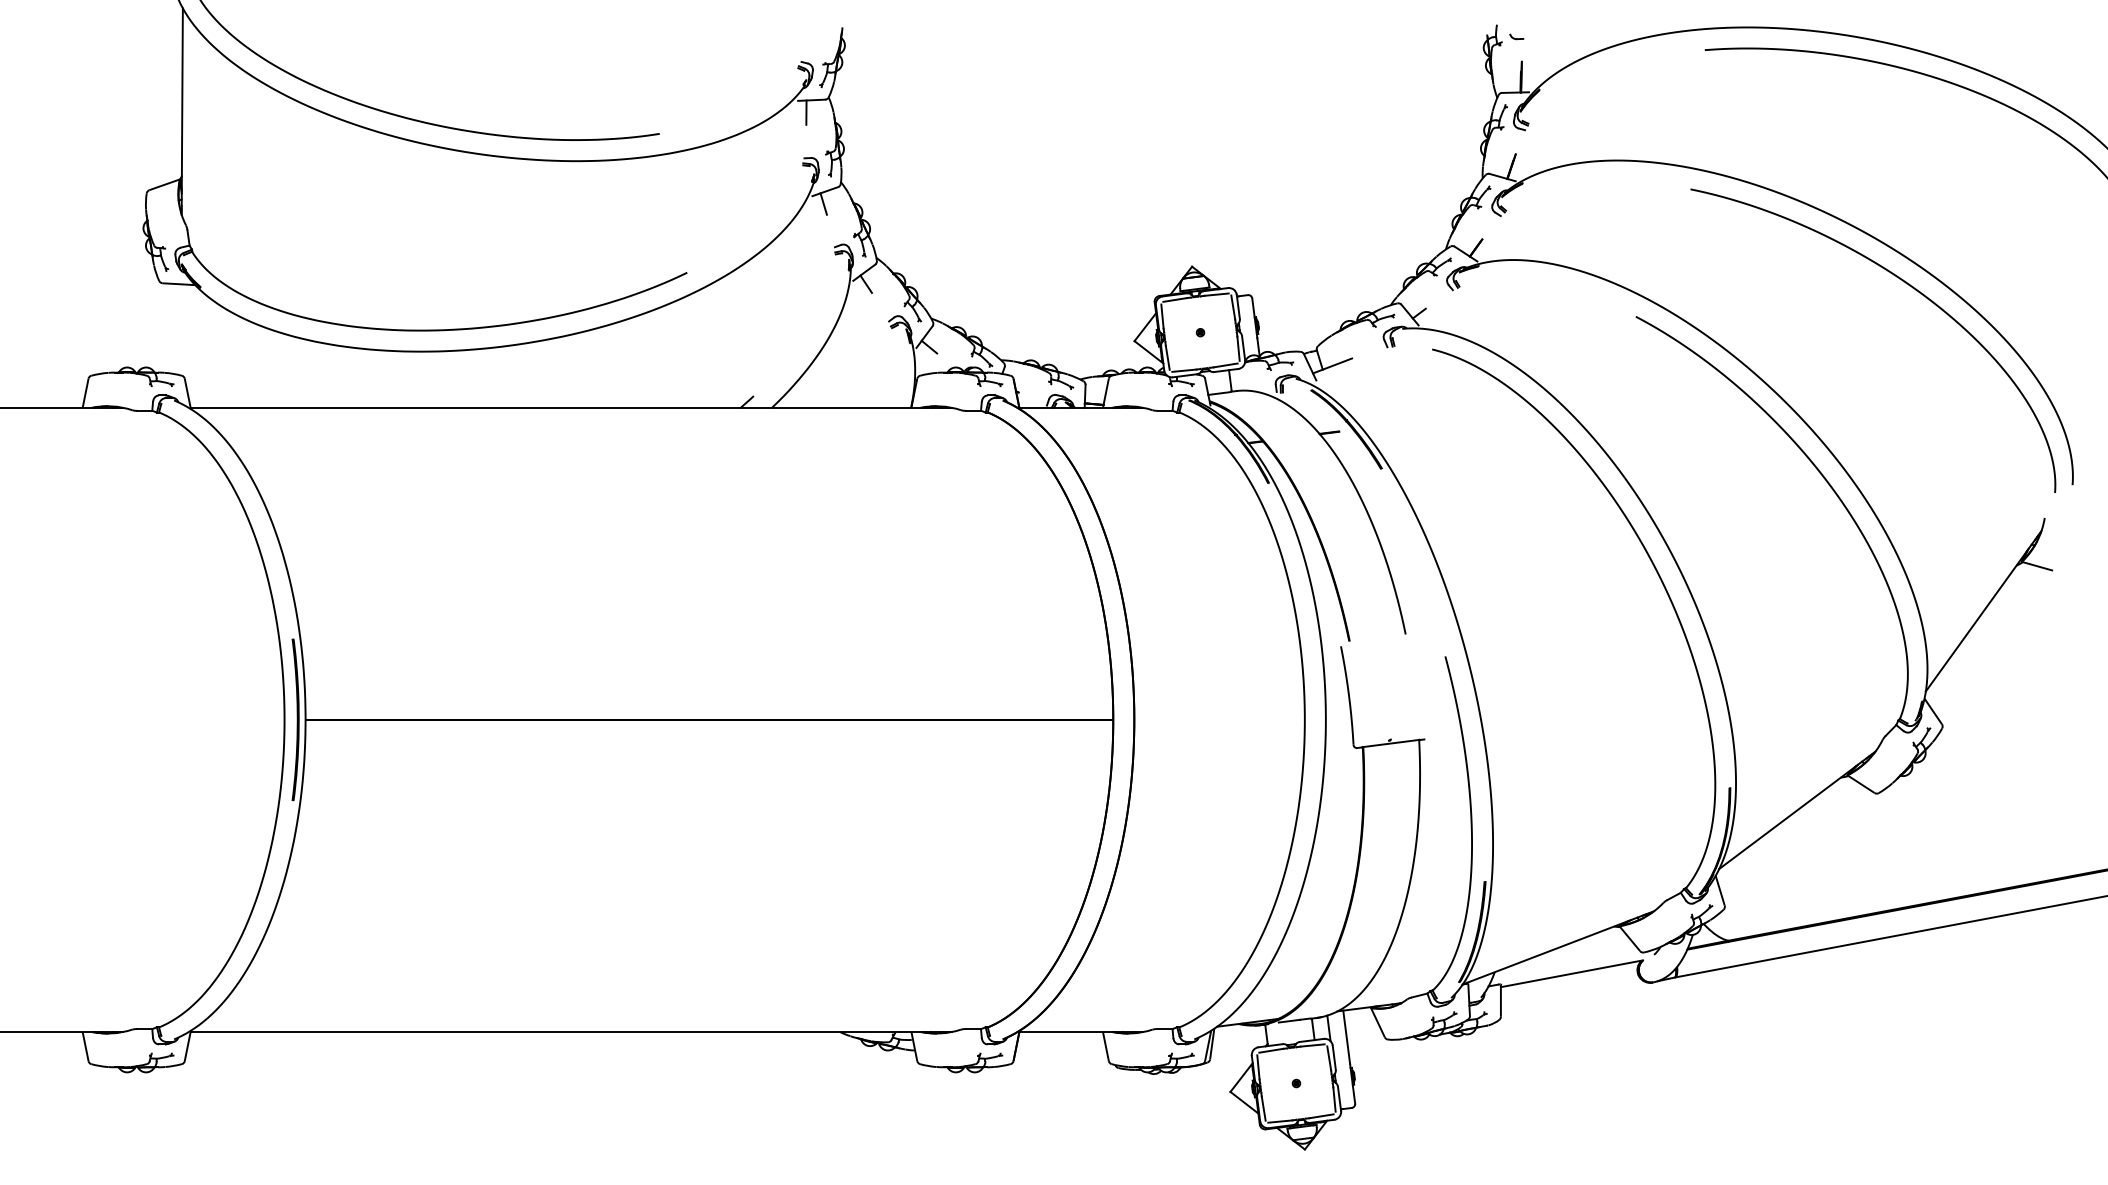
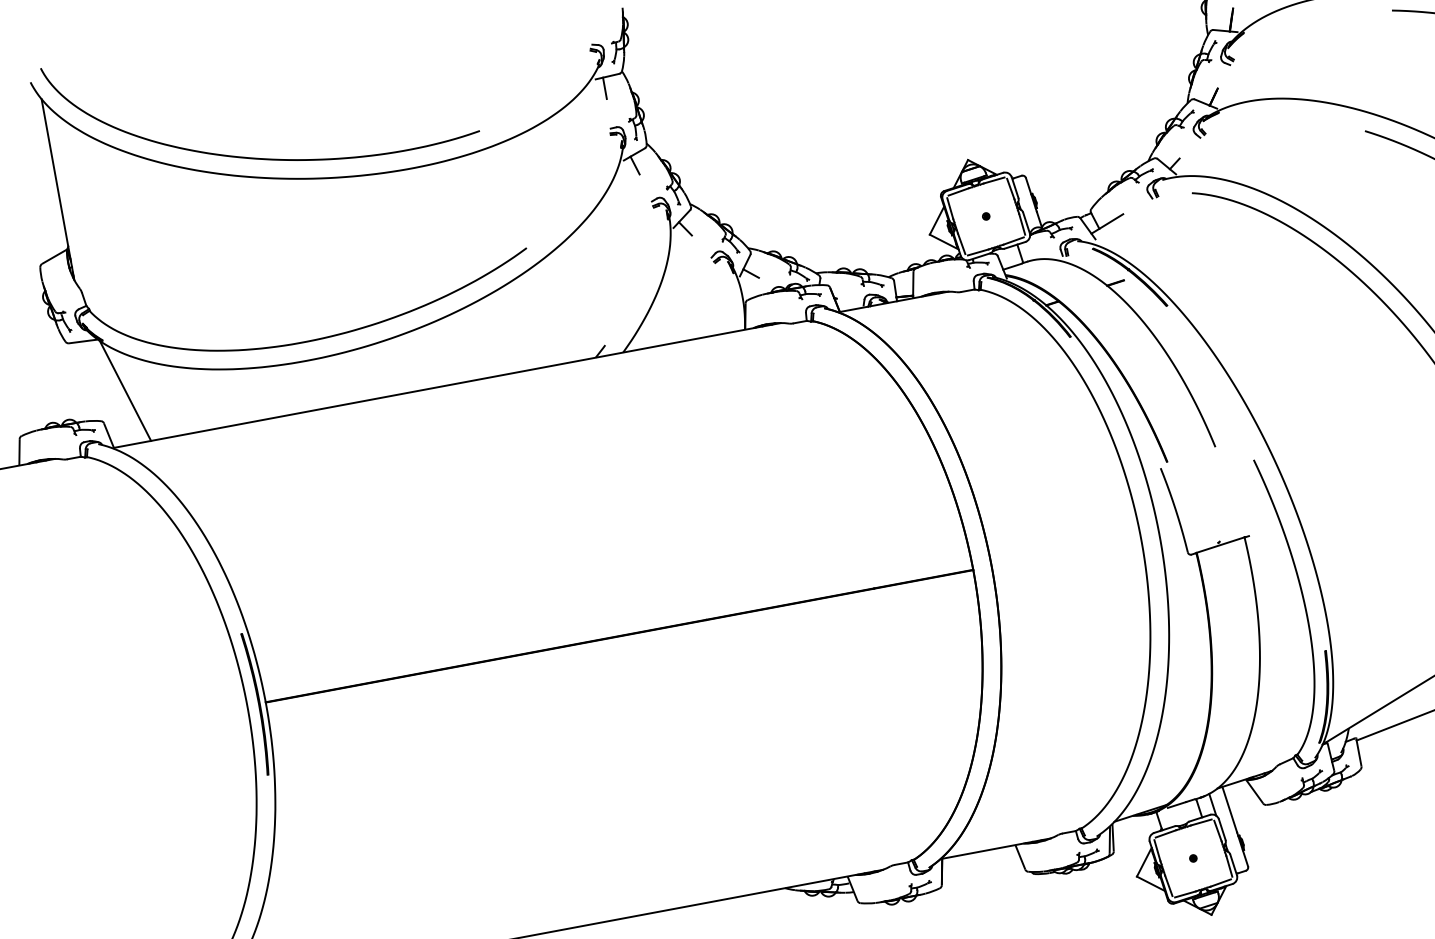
line: (215, 347) -> (125, 390), added

